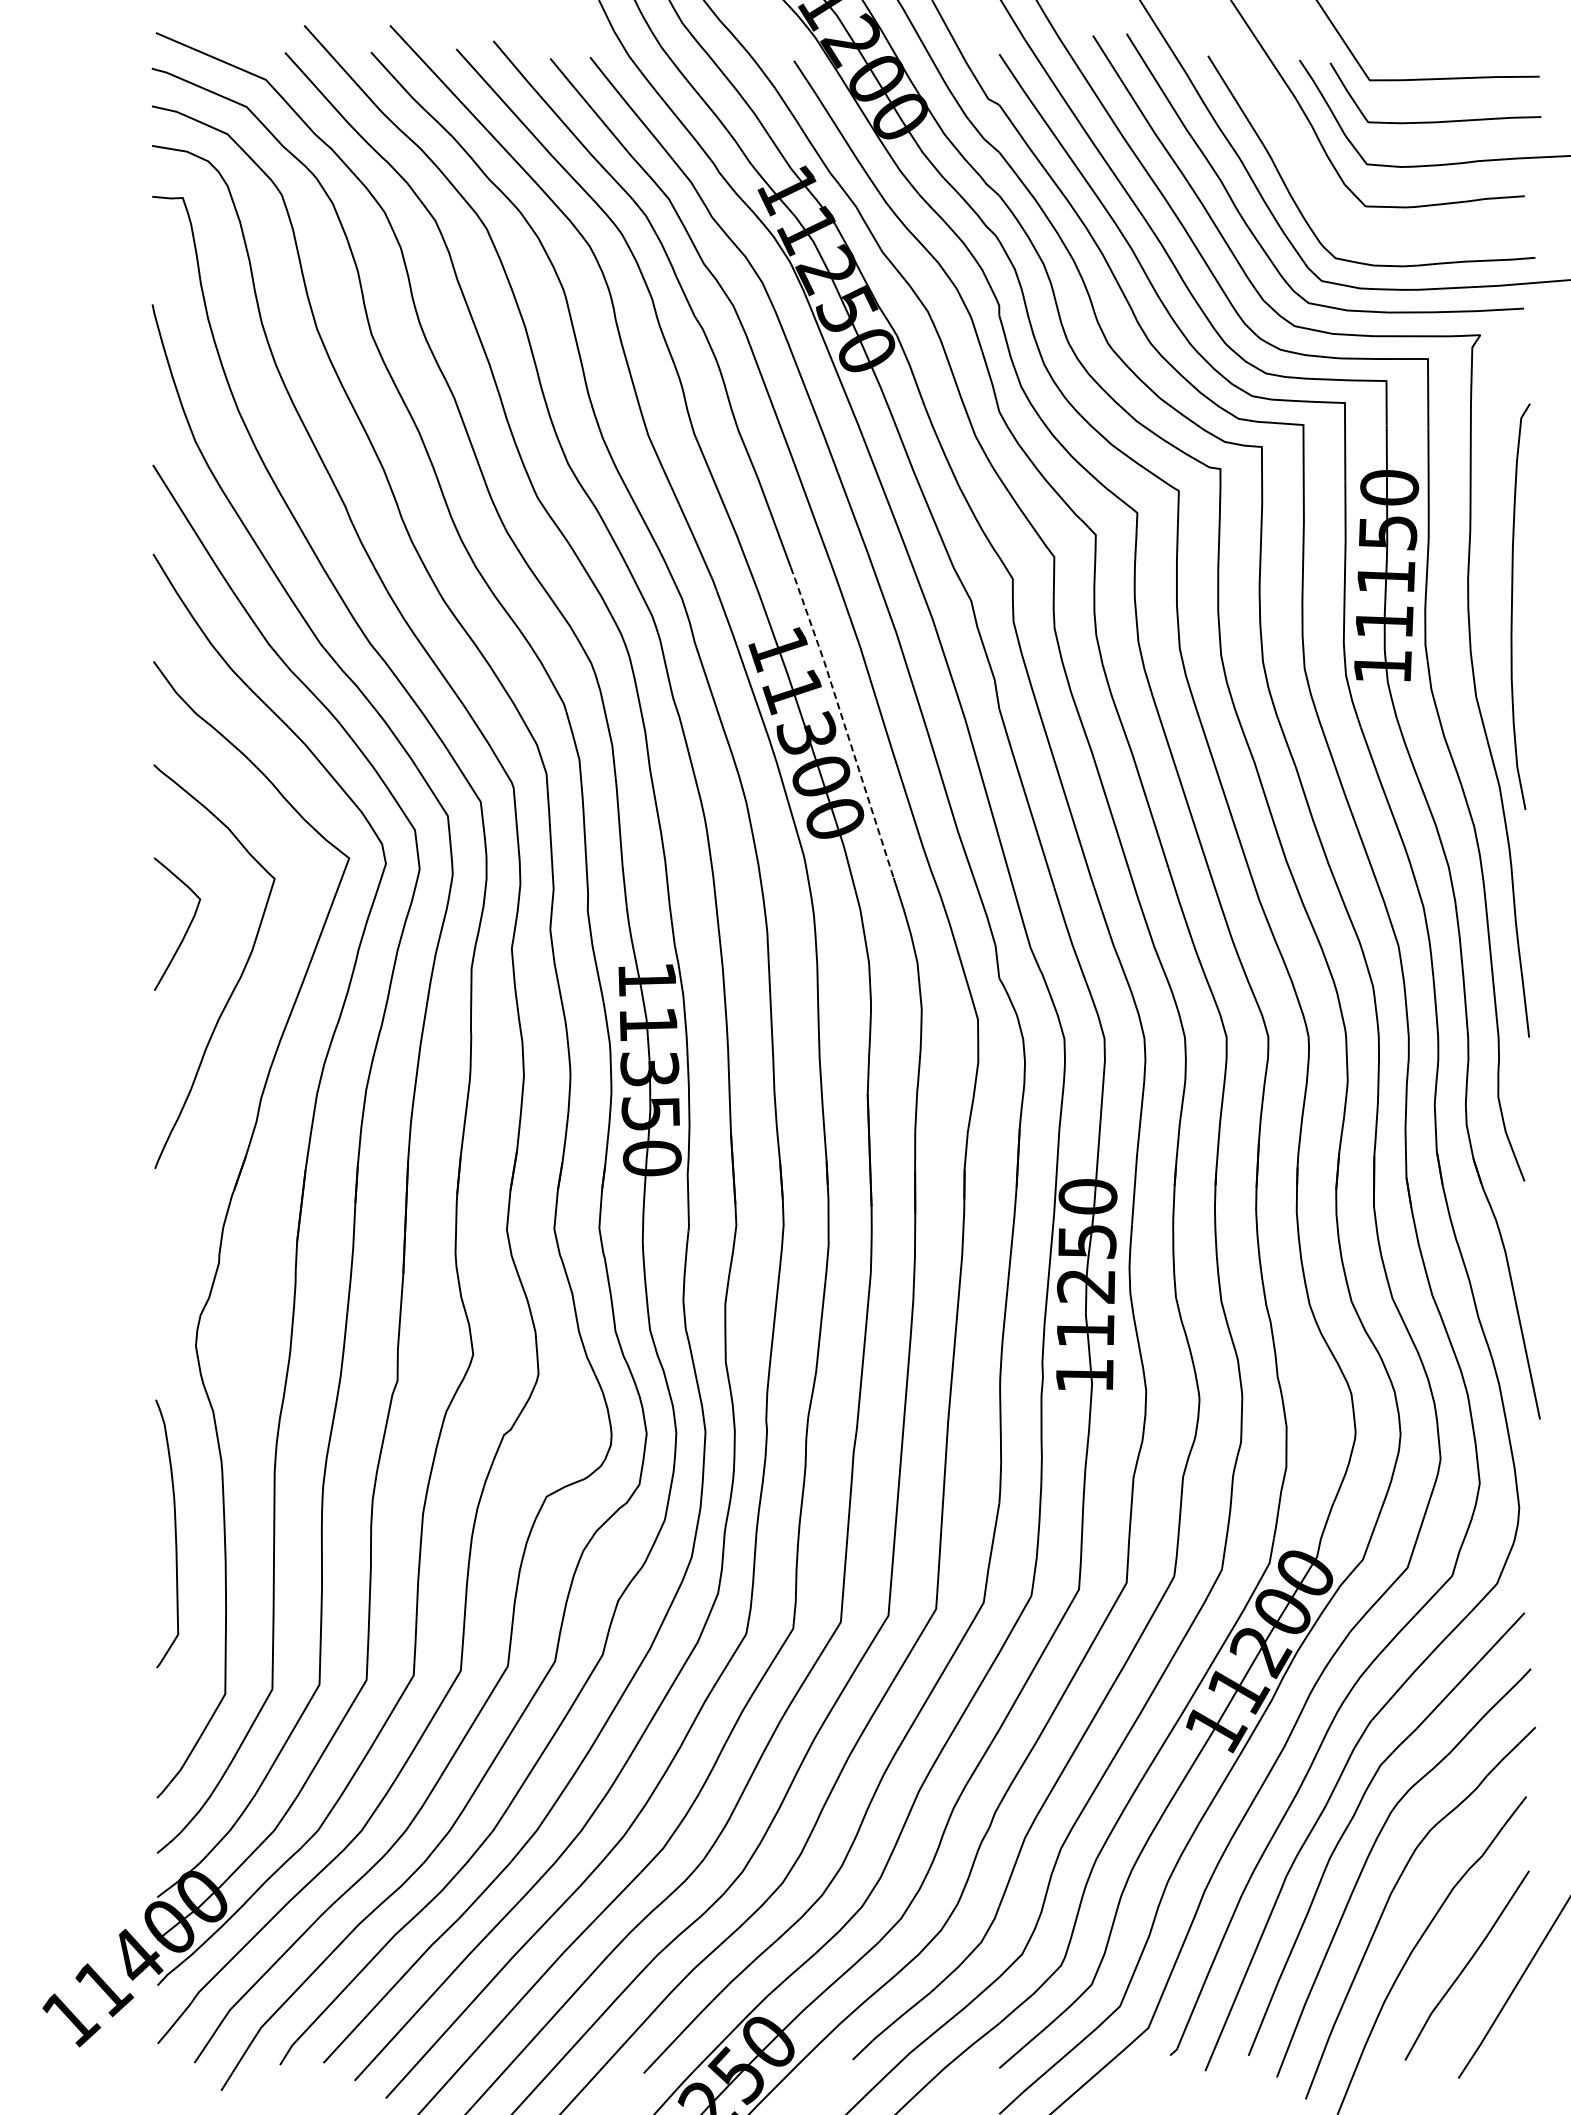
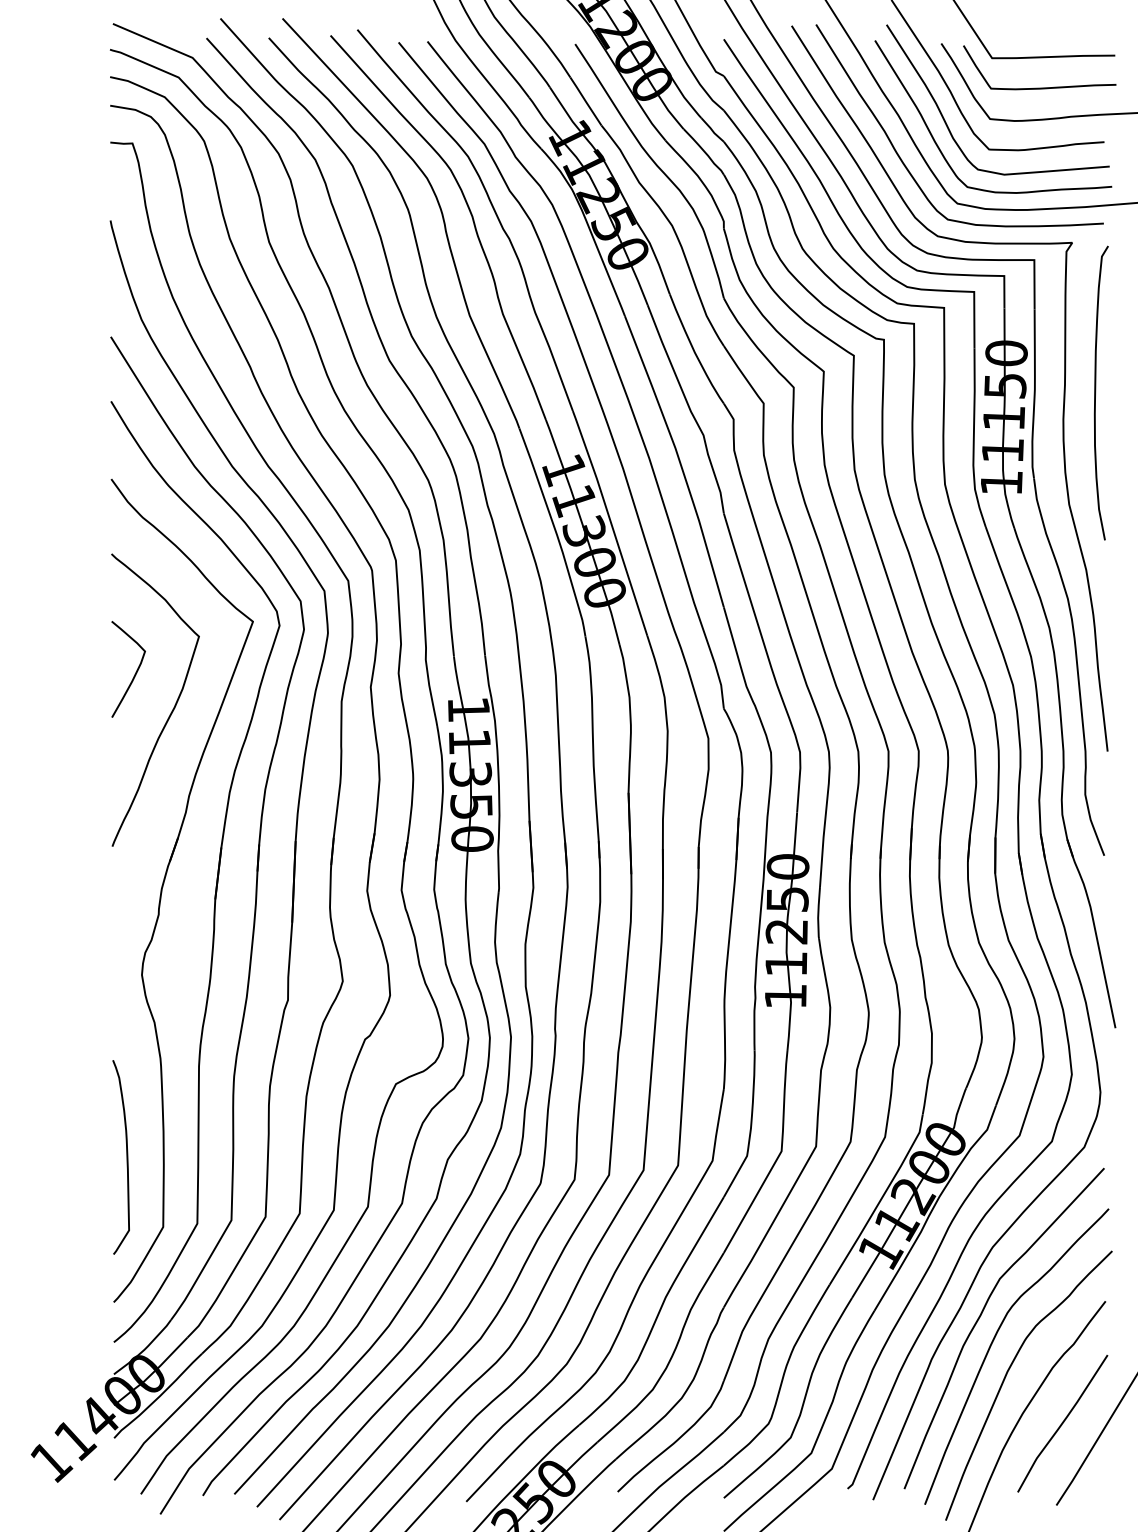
curve: (1307, 171) -> (947, 124), added
curve: (1512, 606) -> (1095, 392), moved
line: (843, 721) -> (611, 522), dashed -> solid
curve: (174, 1532) -> (126, 1156), moved

